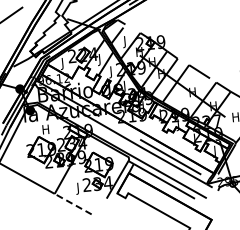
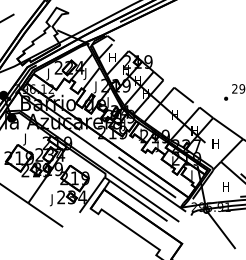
text: (124, 41) -> (112, 58), J -> H
text: (45, 130) -> (25, 139), H -> J
line: (72, 203) -> (45, 214), dashed -> solid

